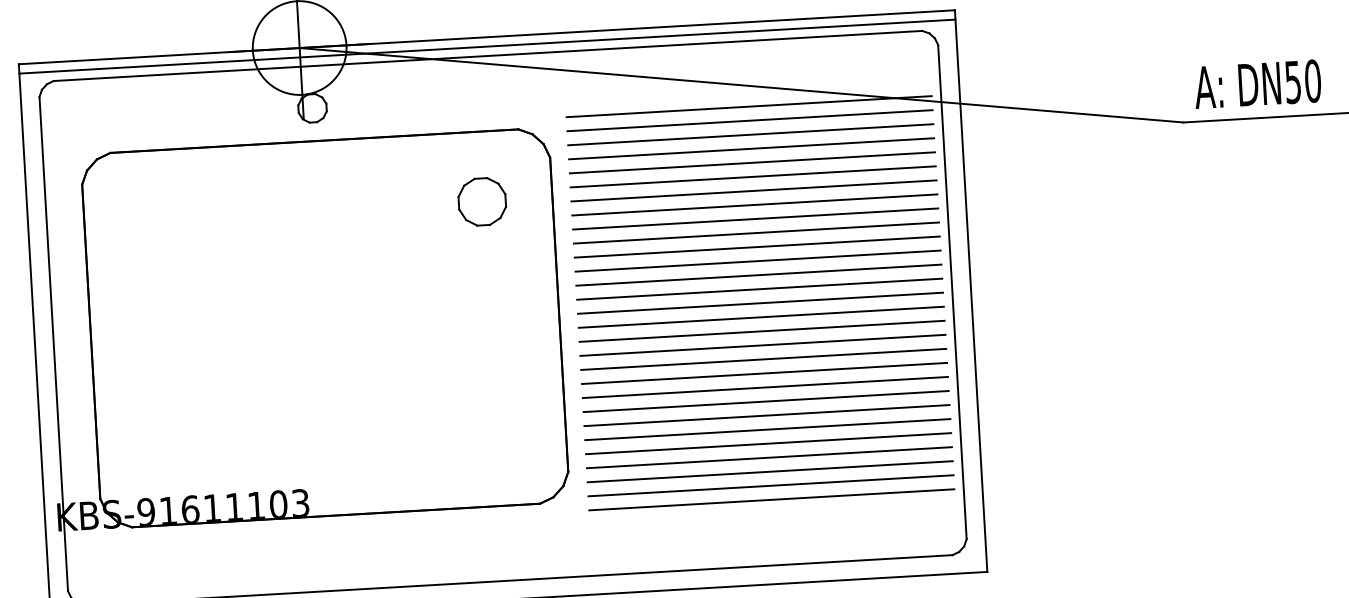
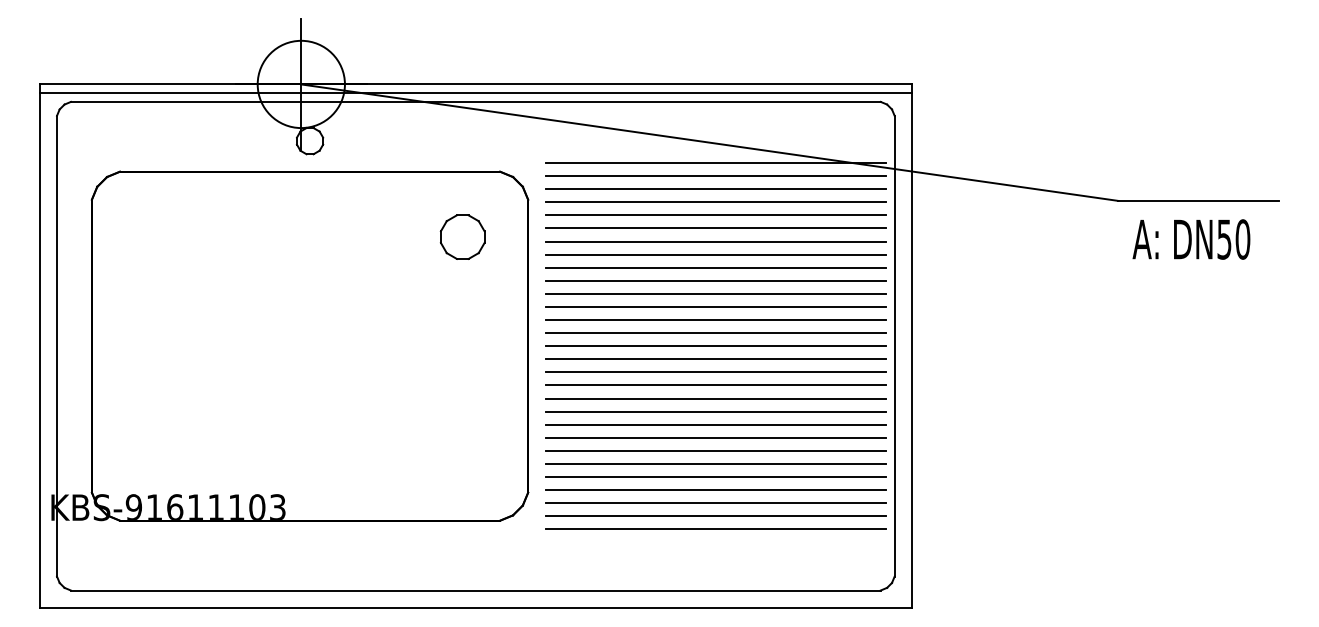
text: (1257, 84) -> (1191, 239), moved

